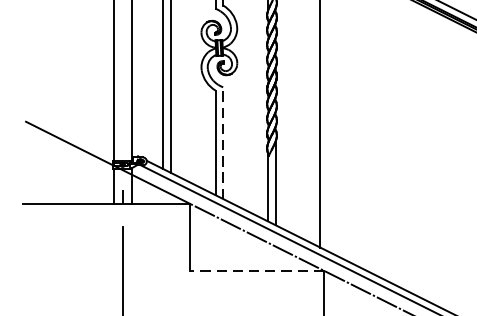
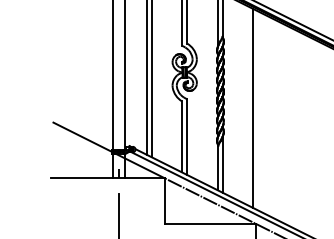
line: (223, 143) -> (187, 137), dashed -> solid
line: (257, 270) -> (210, 223), dashed -> solid

